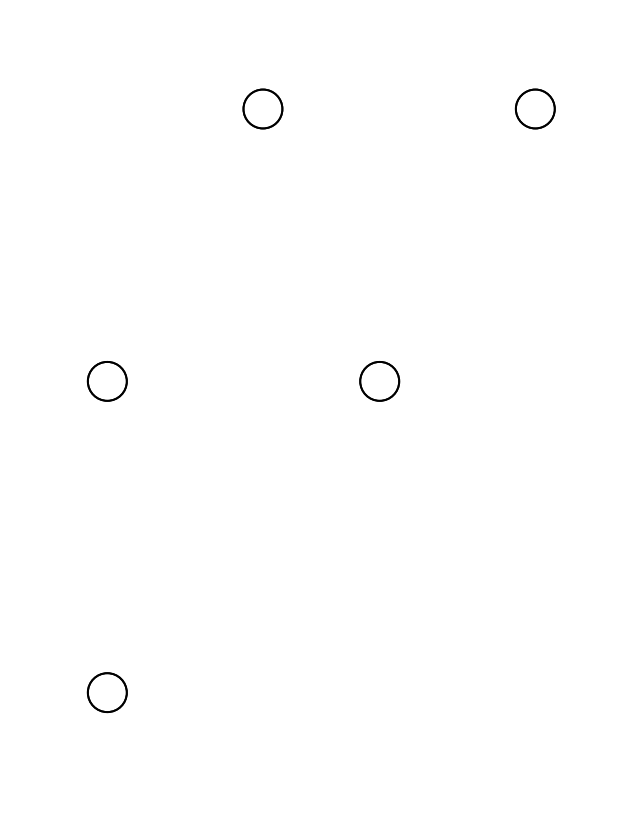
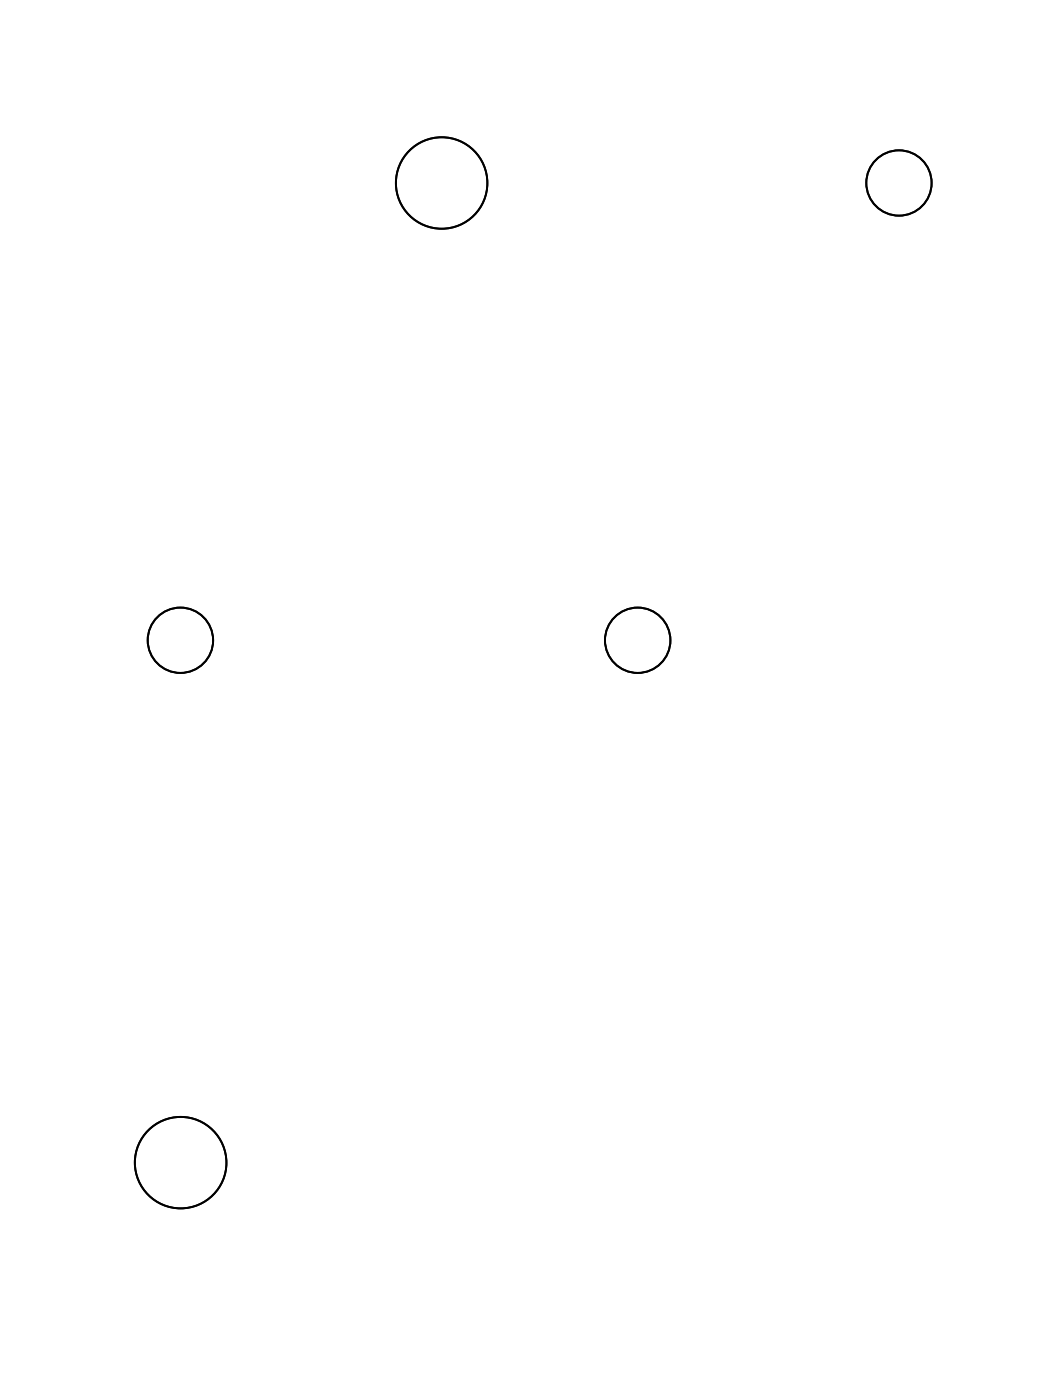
part: (262, 108) -> (440, 182), size x1.4
part: (106, 692) -> (179, 1162), size x1.4

